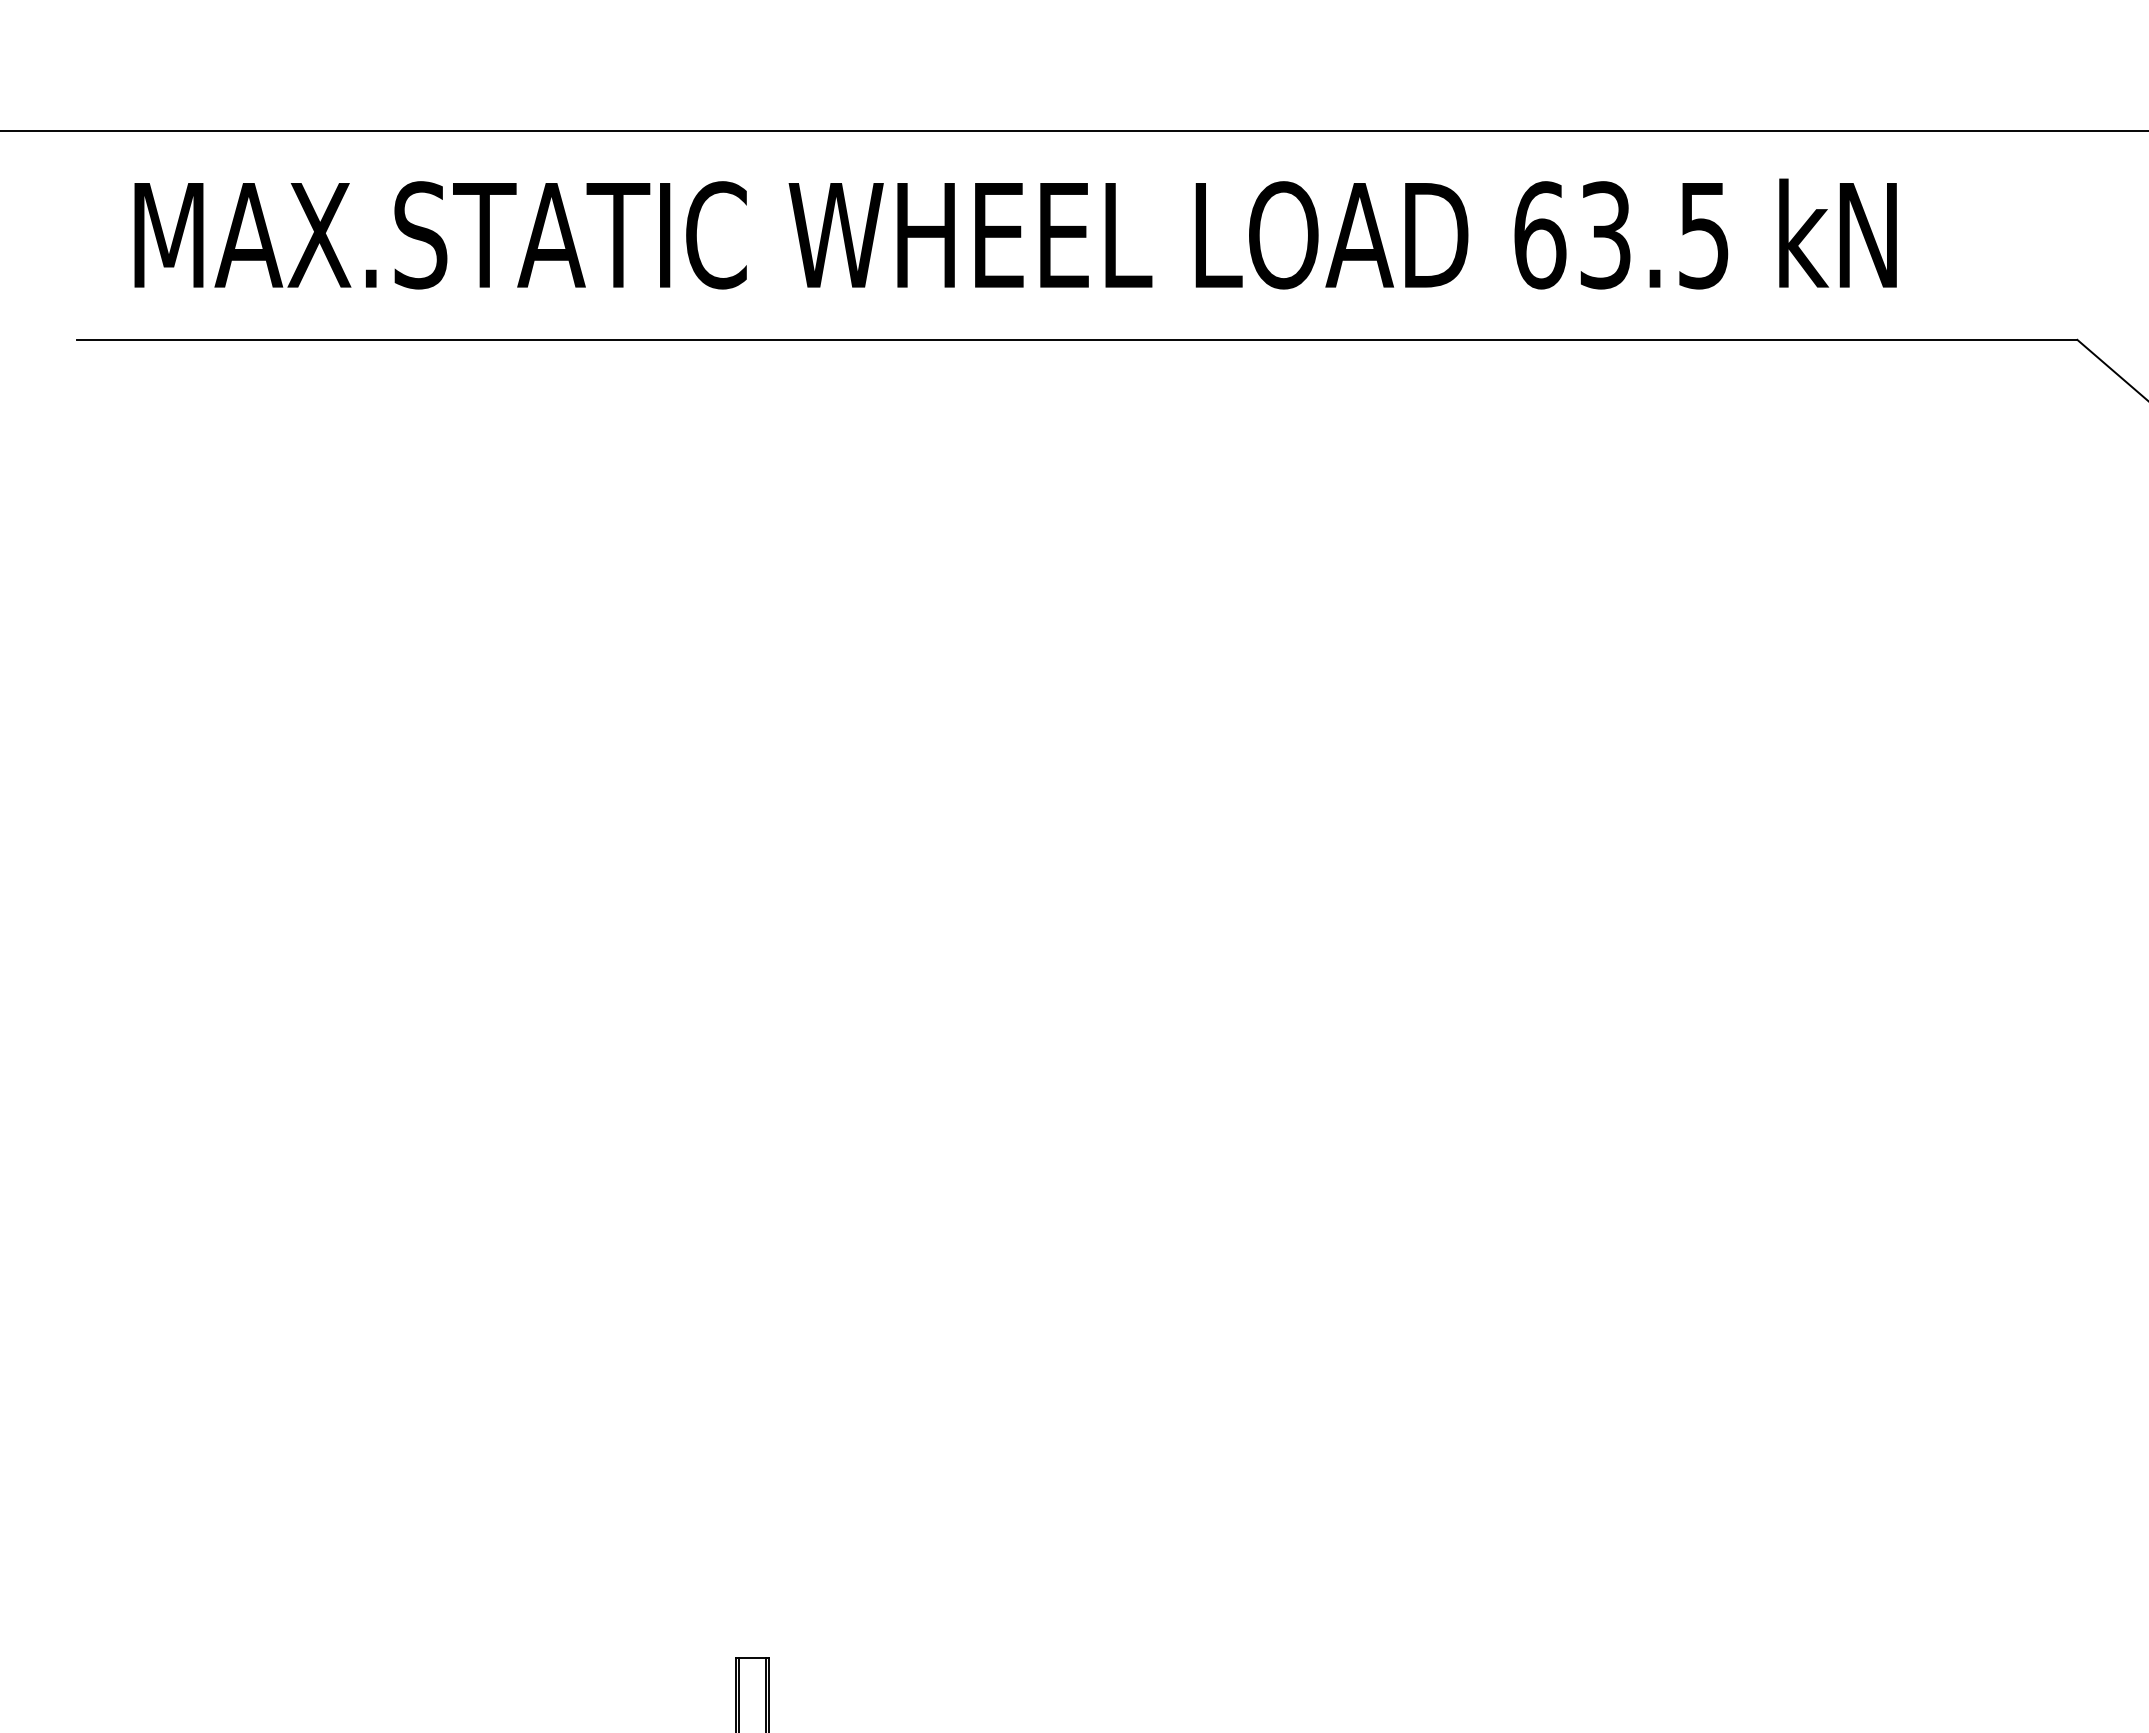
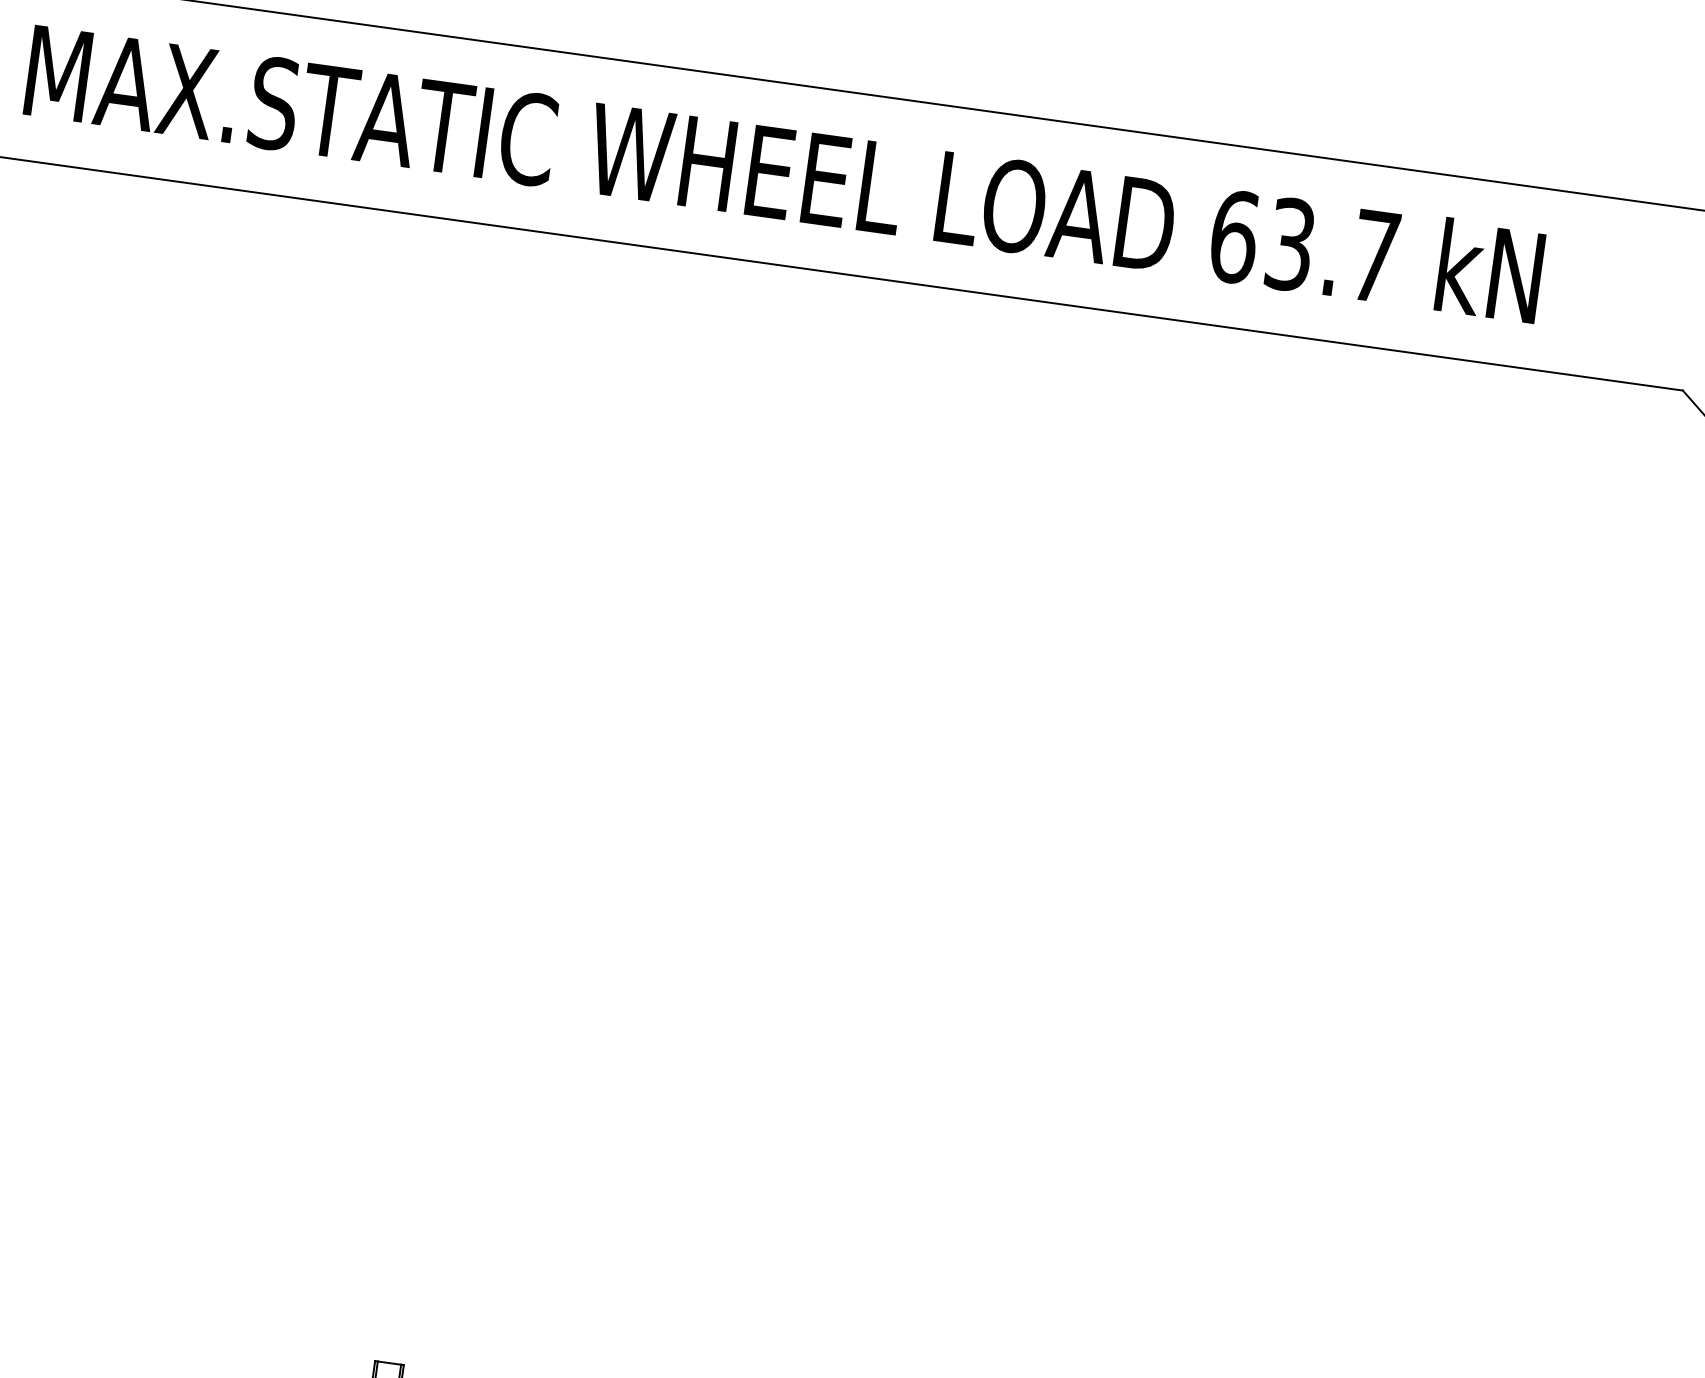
text: (1703, 236) -> (1374, 257), 63.5 -> 63.7

